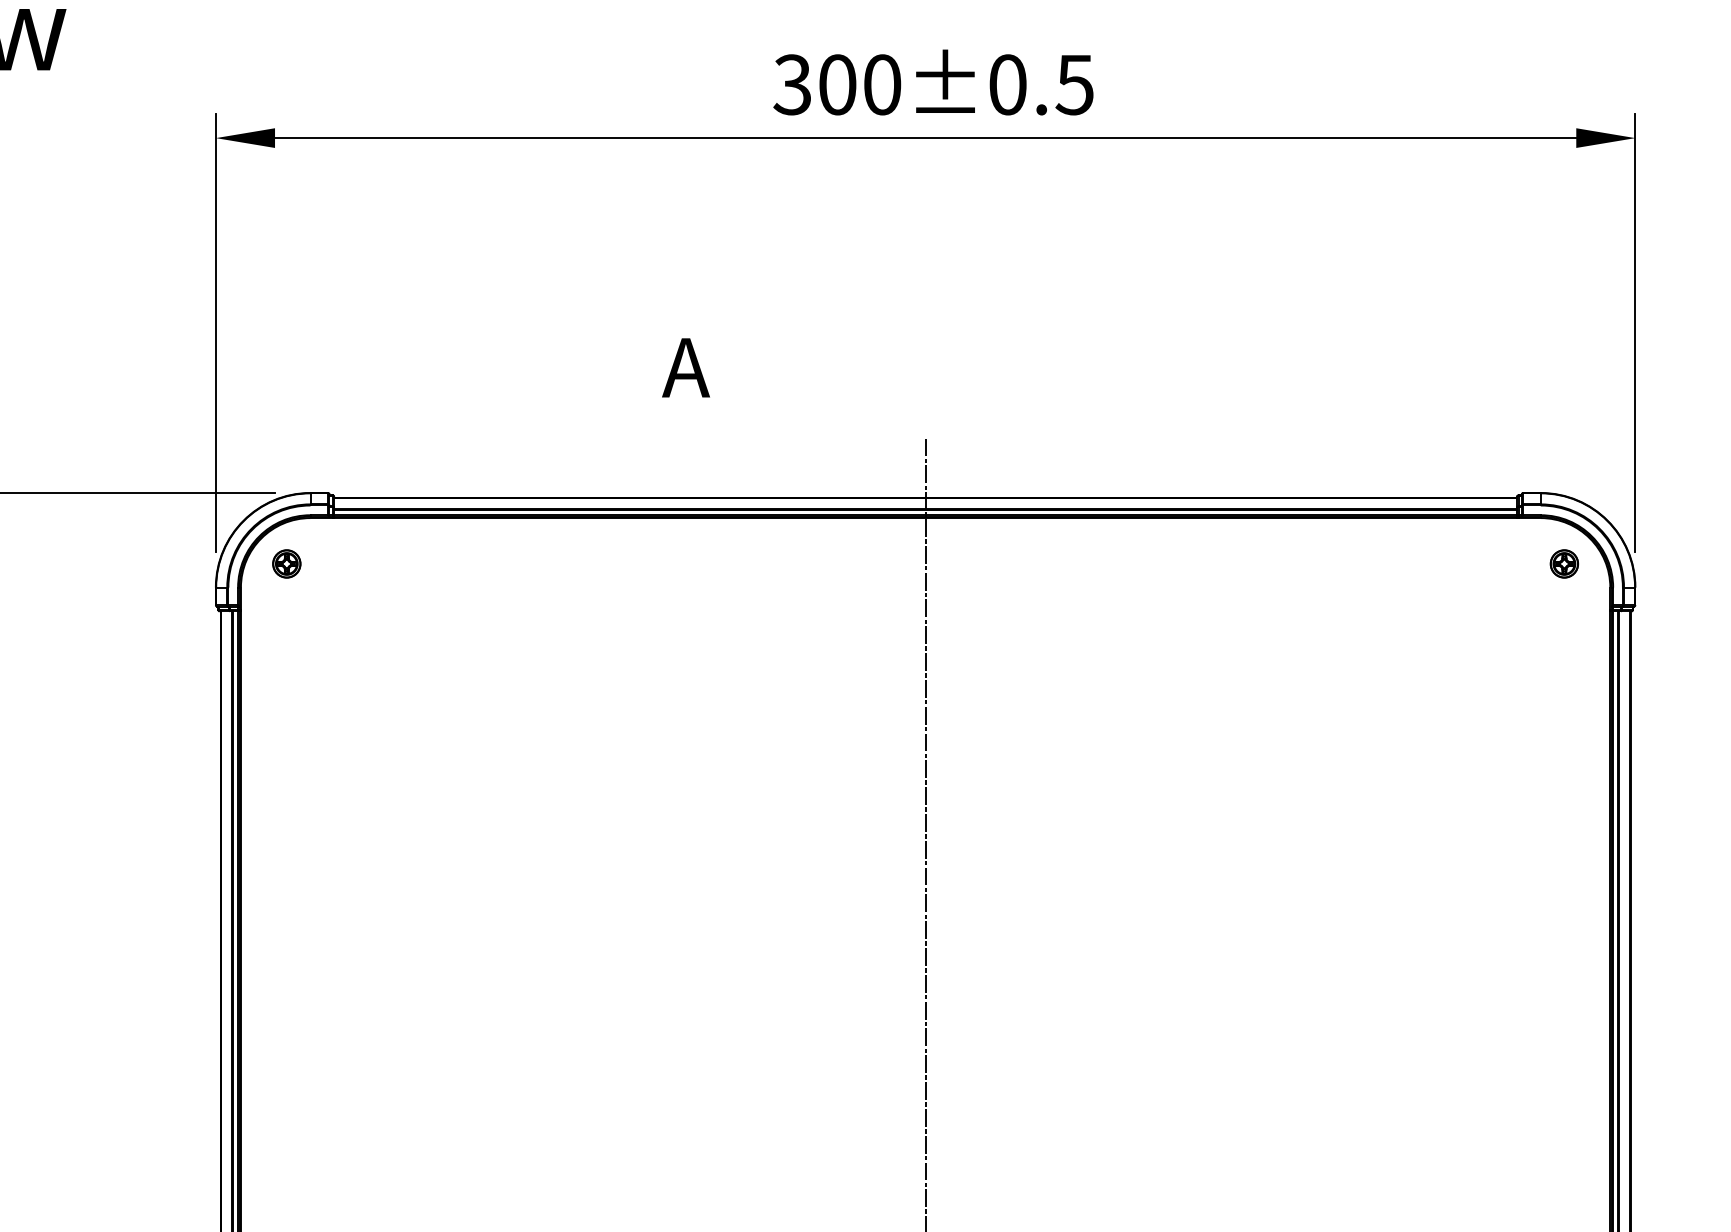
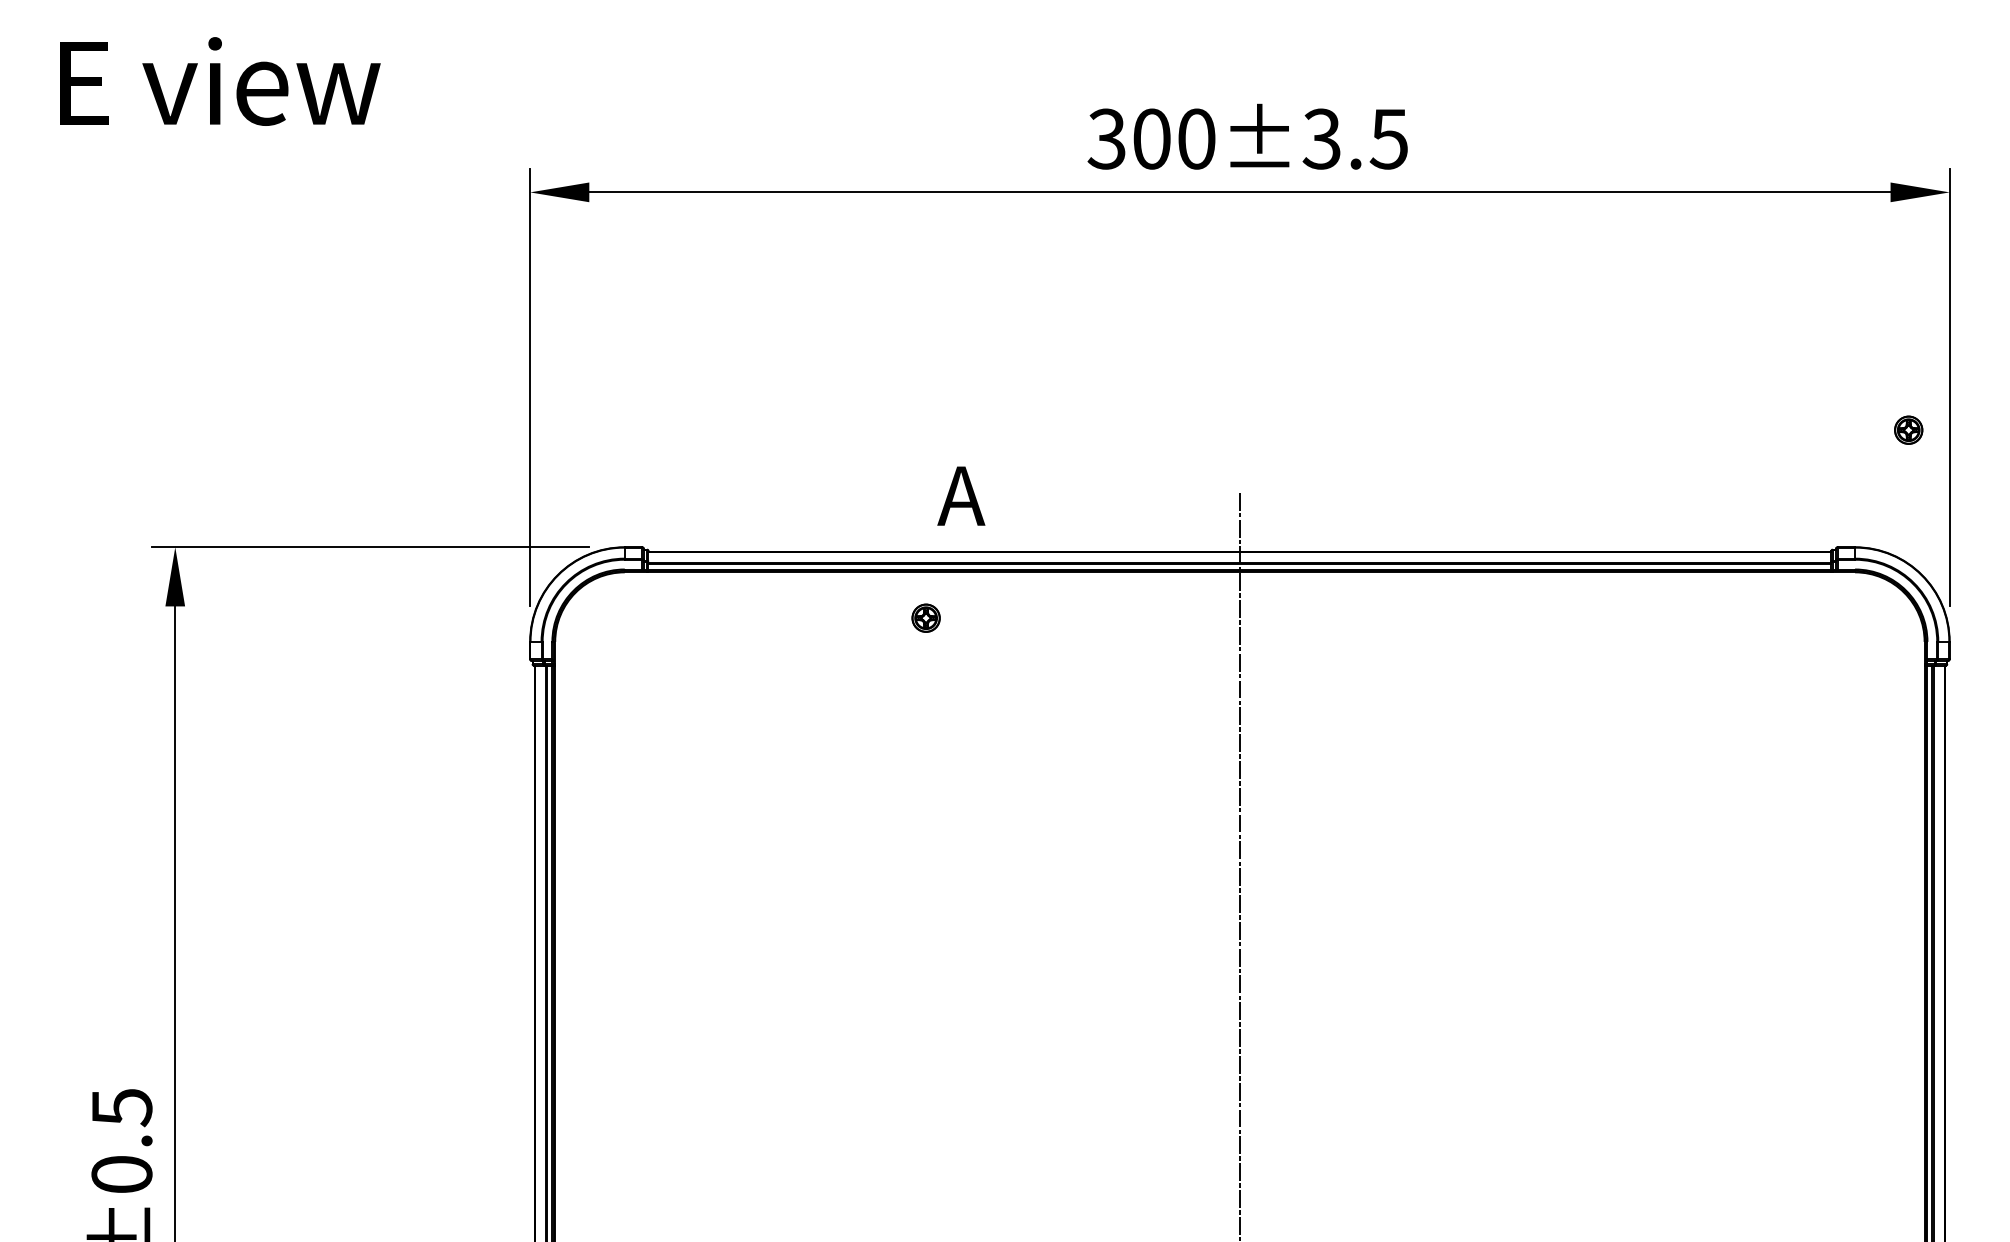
text: (1007, 84) -> (1321, 138), 300±0.5 -> 300±3.5
text: (686, 367) -> (961, 495), moved
part: (286, 563) -> (925, 617), moved
part: (1564, 563) -> (1908, 429), moved

